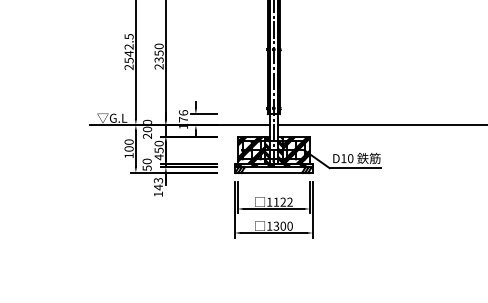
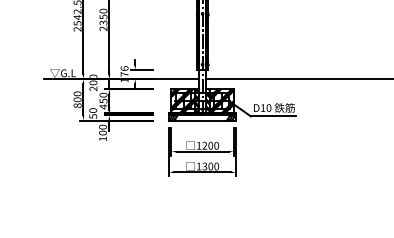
text: (128, 155) -> (77, 105), 100 -> 800
text: (158, 183) -> (102, 129), 143 -> 100
text: (282, 201) -> (210, 145), 1122 -> 1200

